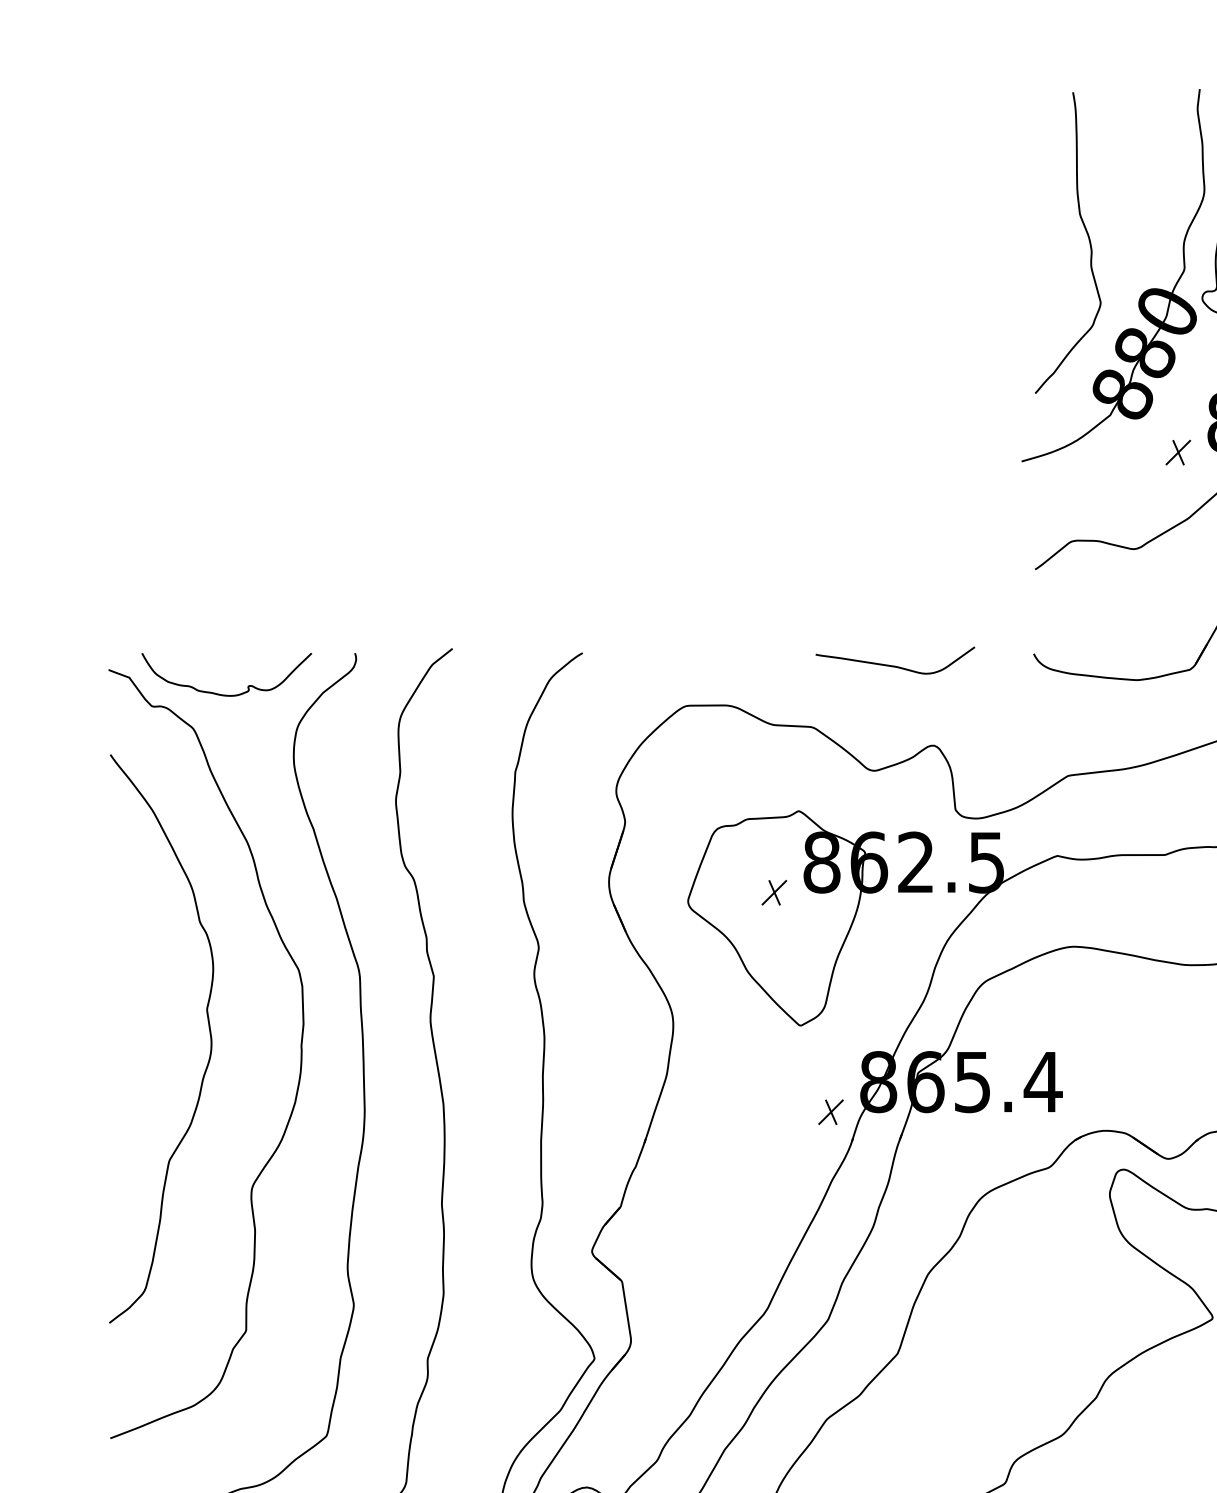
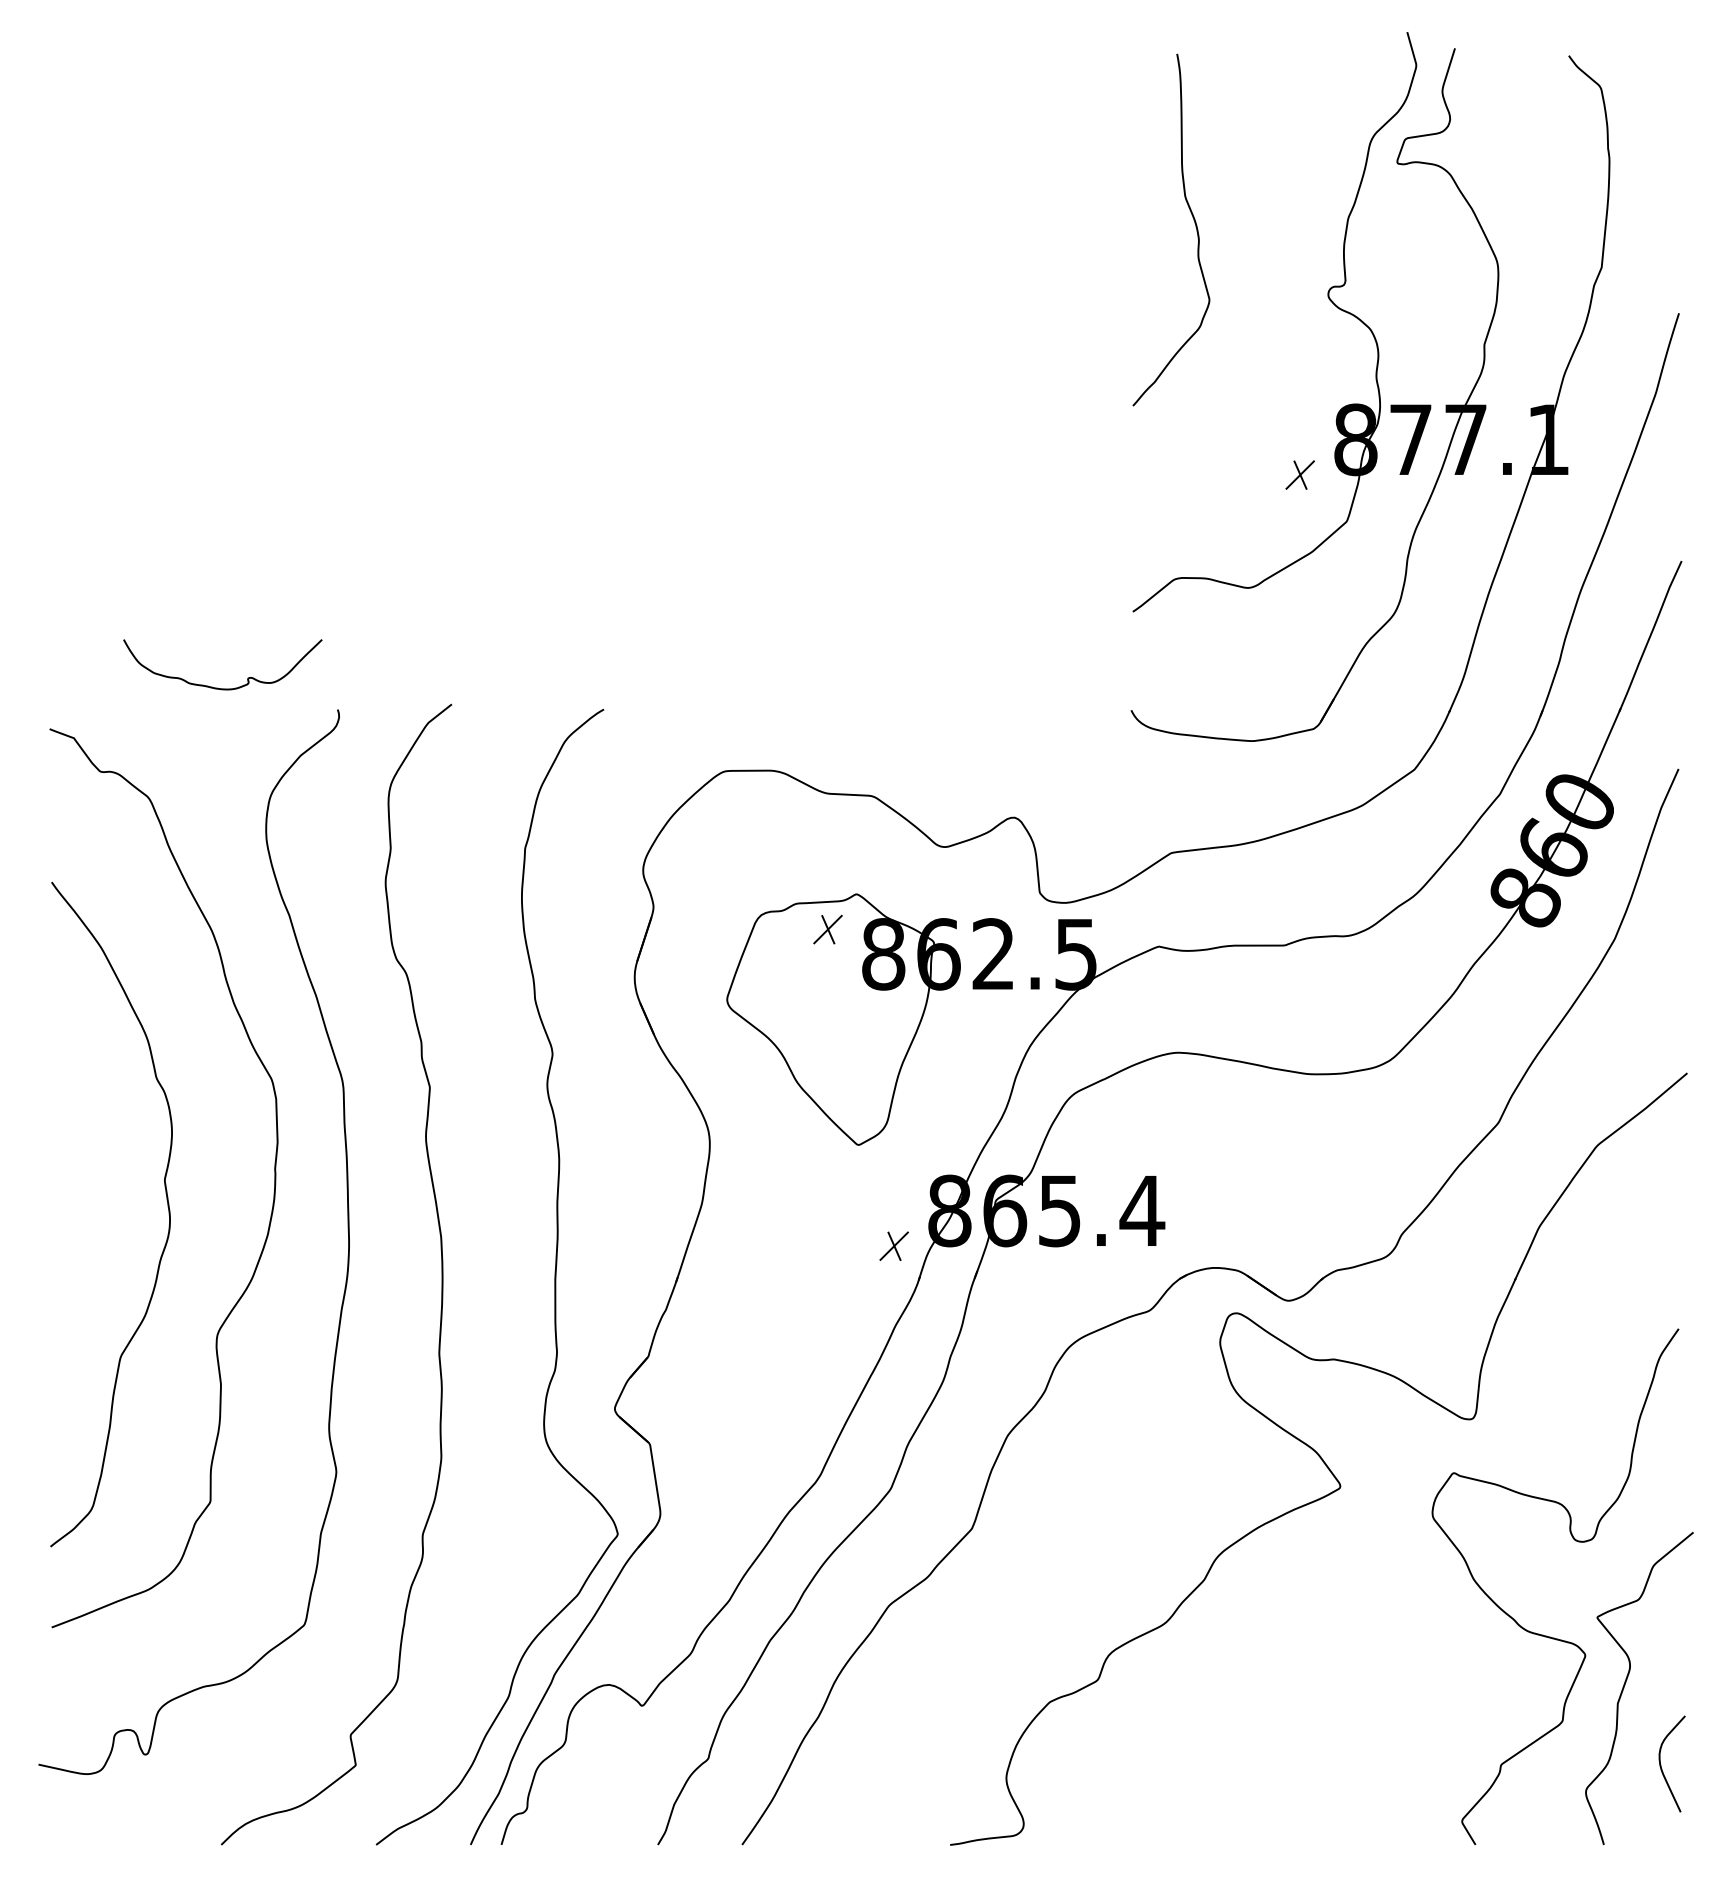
part: (1140, 296) -> (1255, 292), removed
curve: (895, 665) -> (969, 724), removed
curve: (222, 694) -> (217, 687), moved
part: (773, 892) -> (827, 929), moved
curve: (209, 1032) -> (167, 1207), moved

